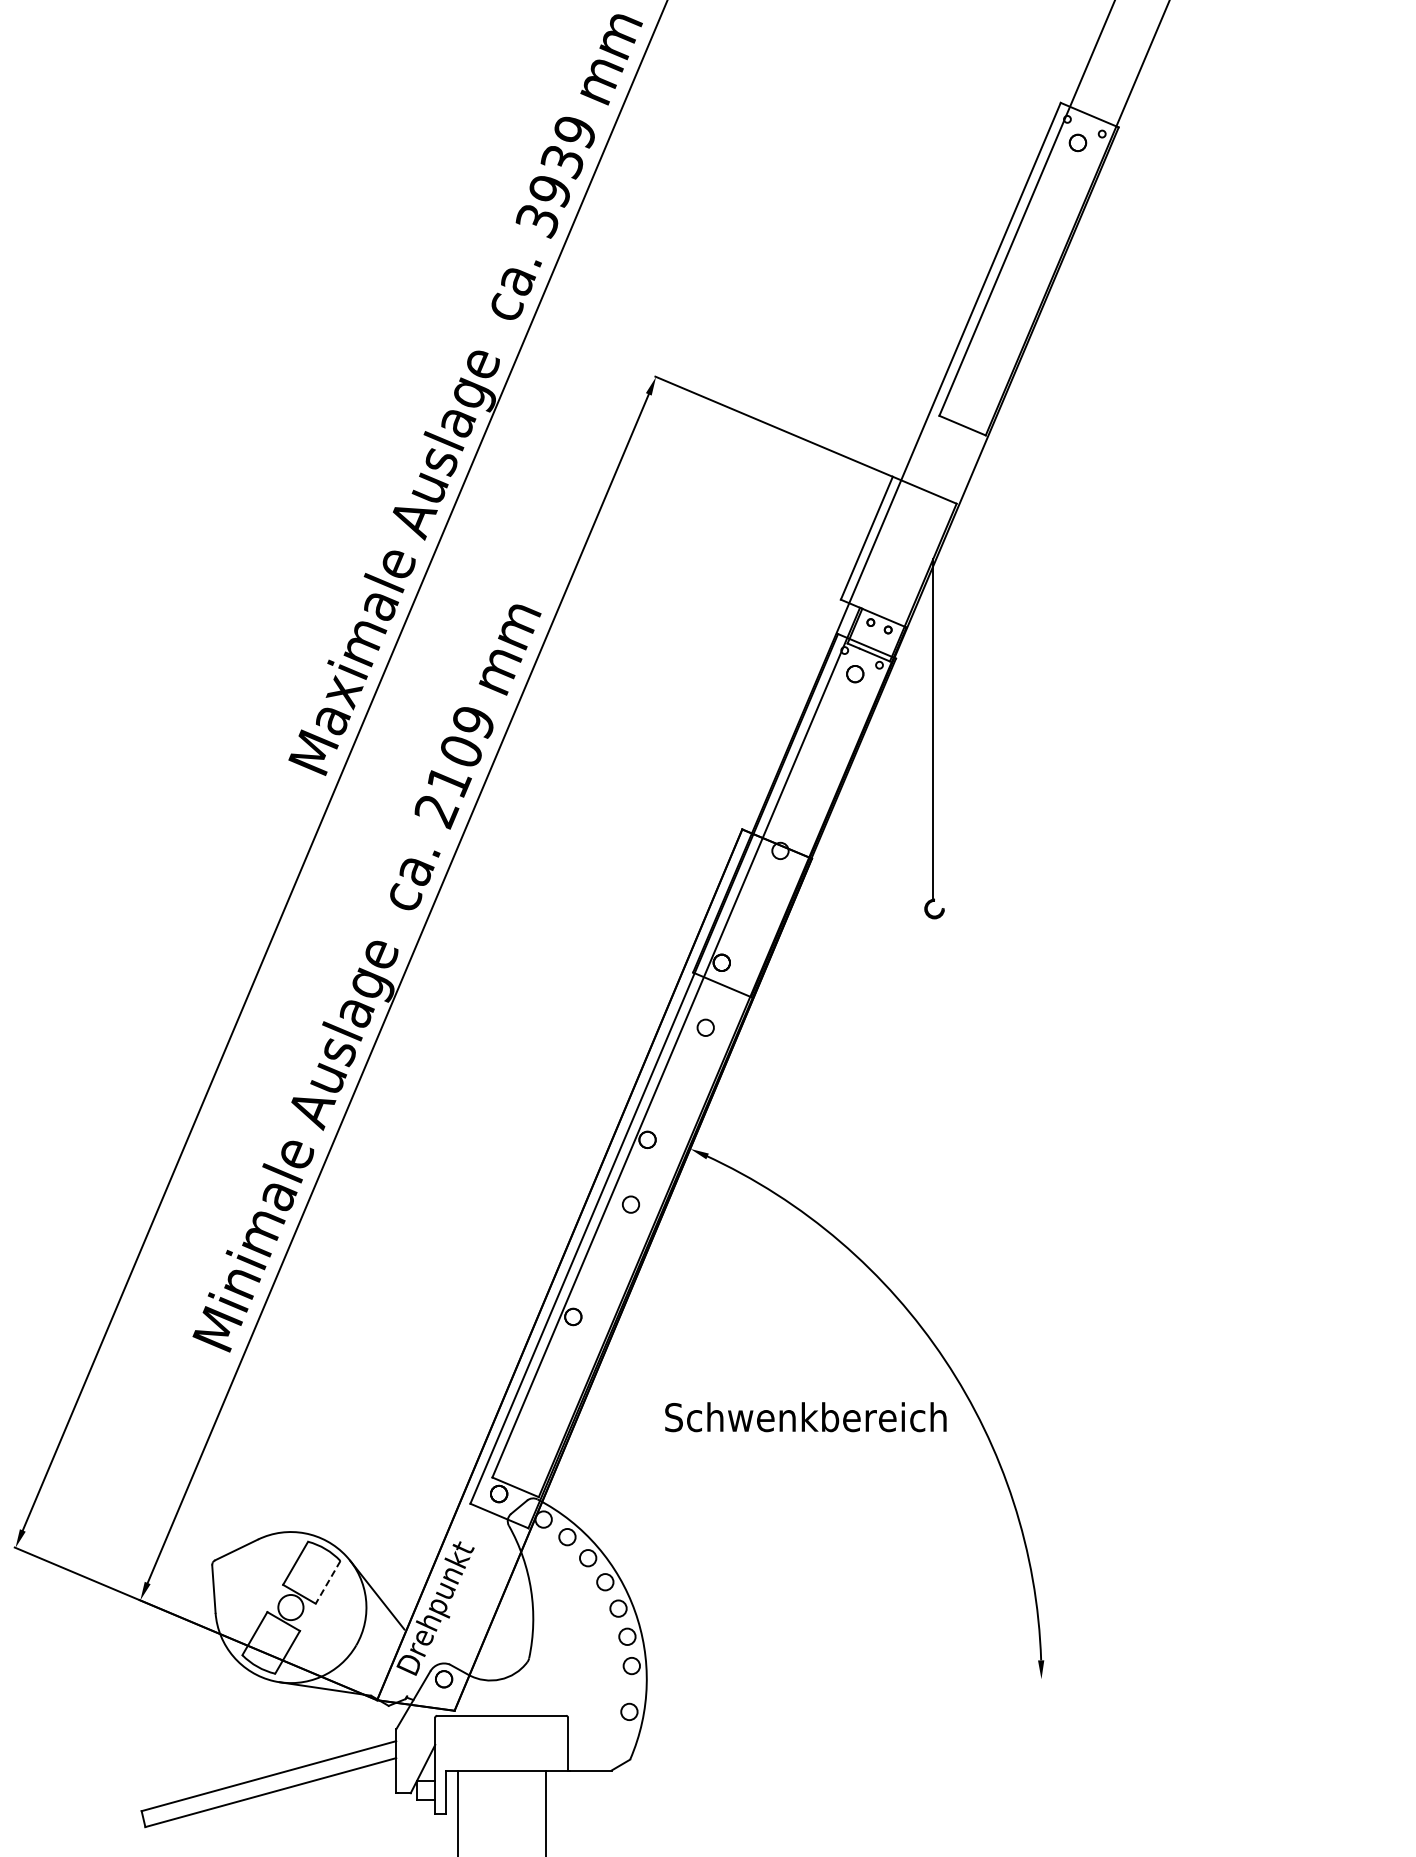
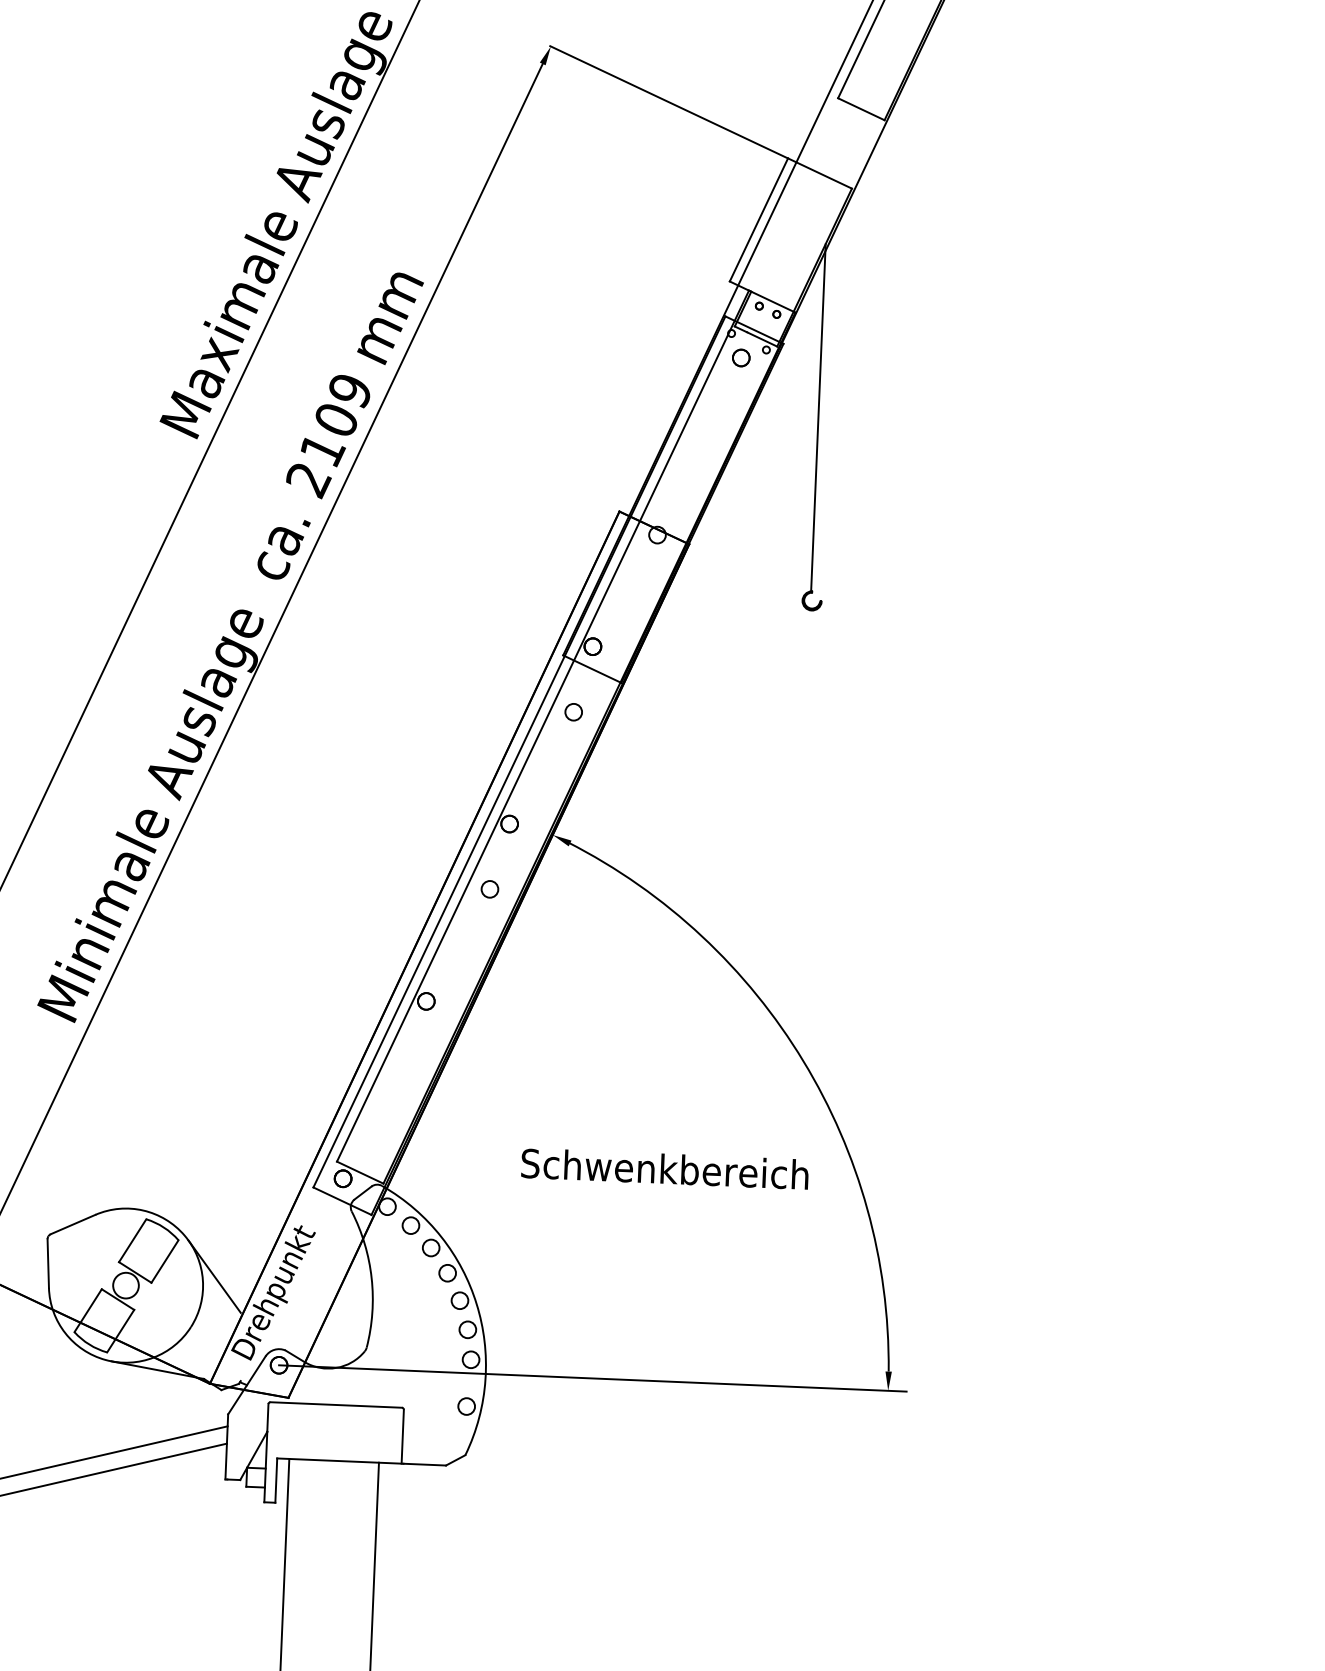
text: (805, 1417) -> (664, 1169), moved
line: (328, 1582) -> (165, 1261), dashed -> solid
line: (751, 1679) -> (592, 1378), added

